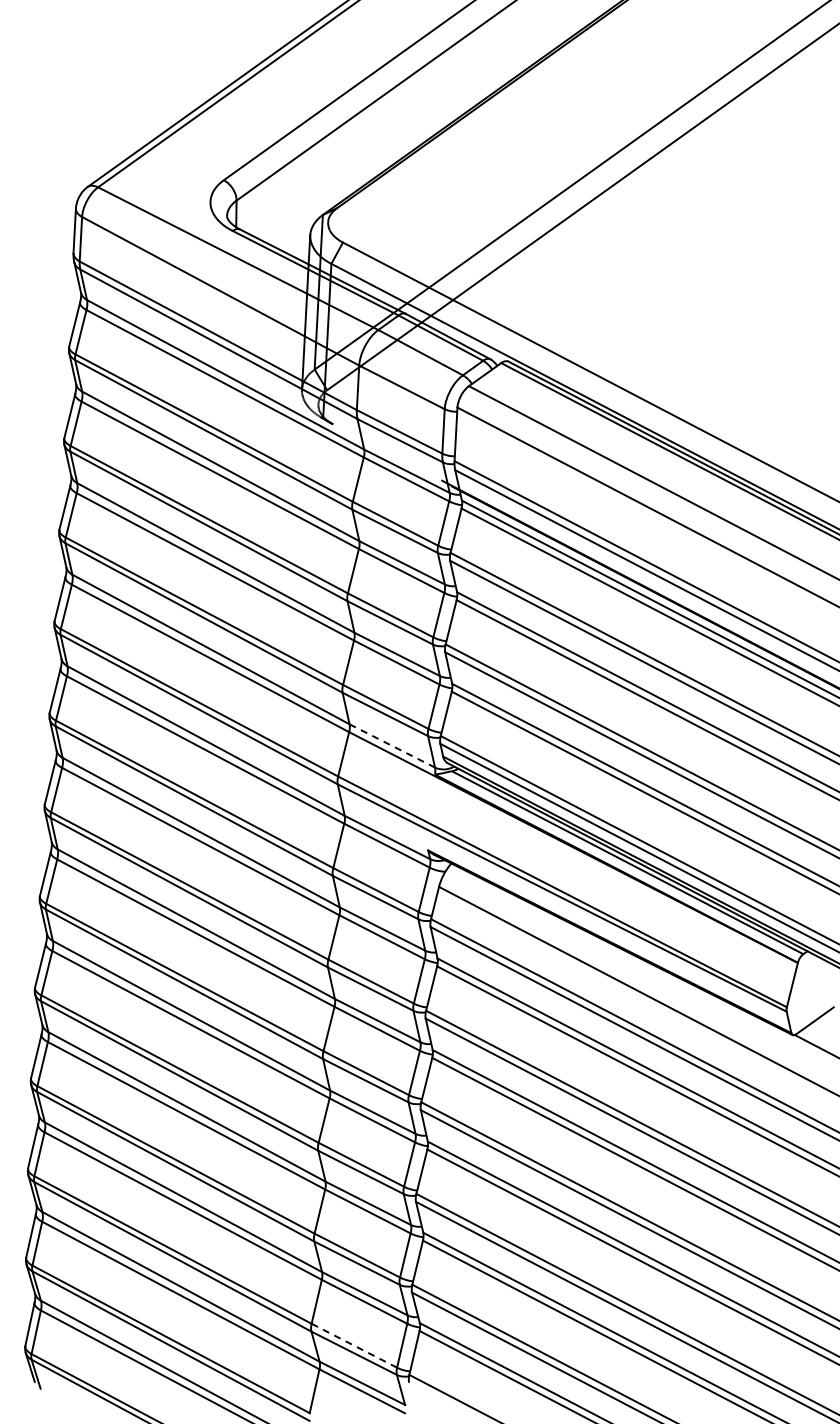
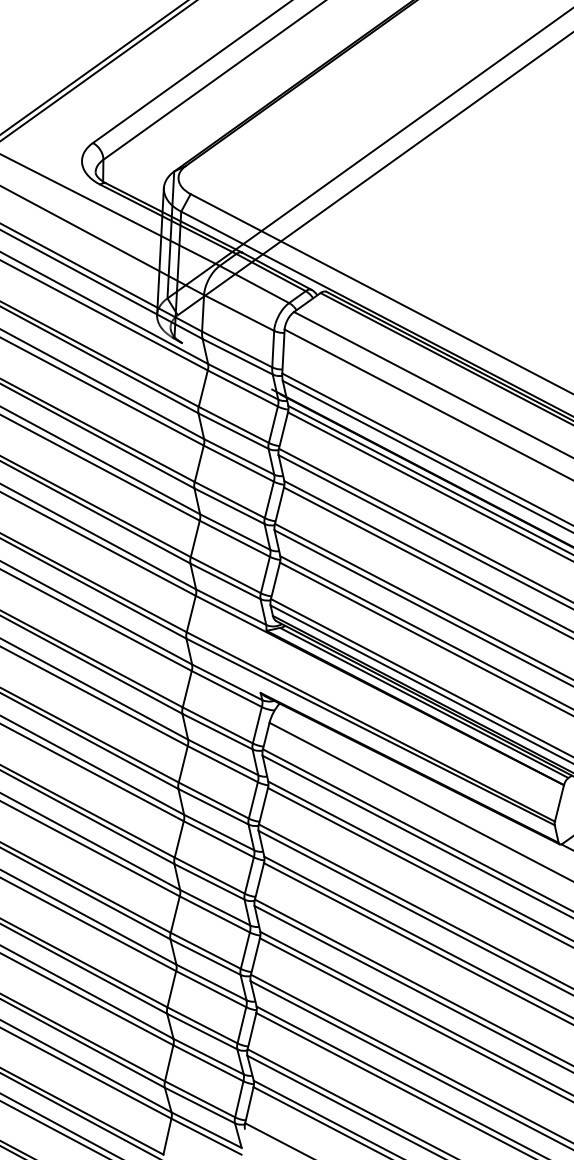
line: (392, 745) -> (231, 606), dashed -> solid
line: (353, 1345) -> (199, 1099), dashed -> solid

